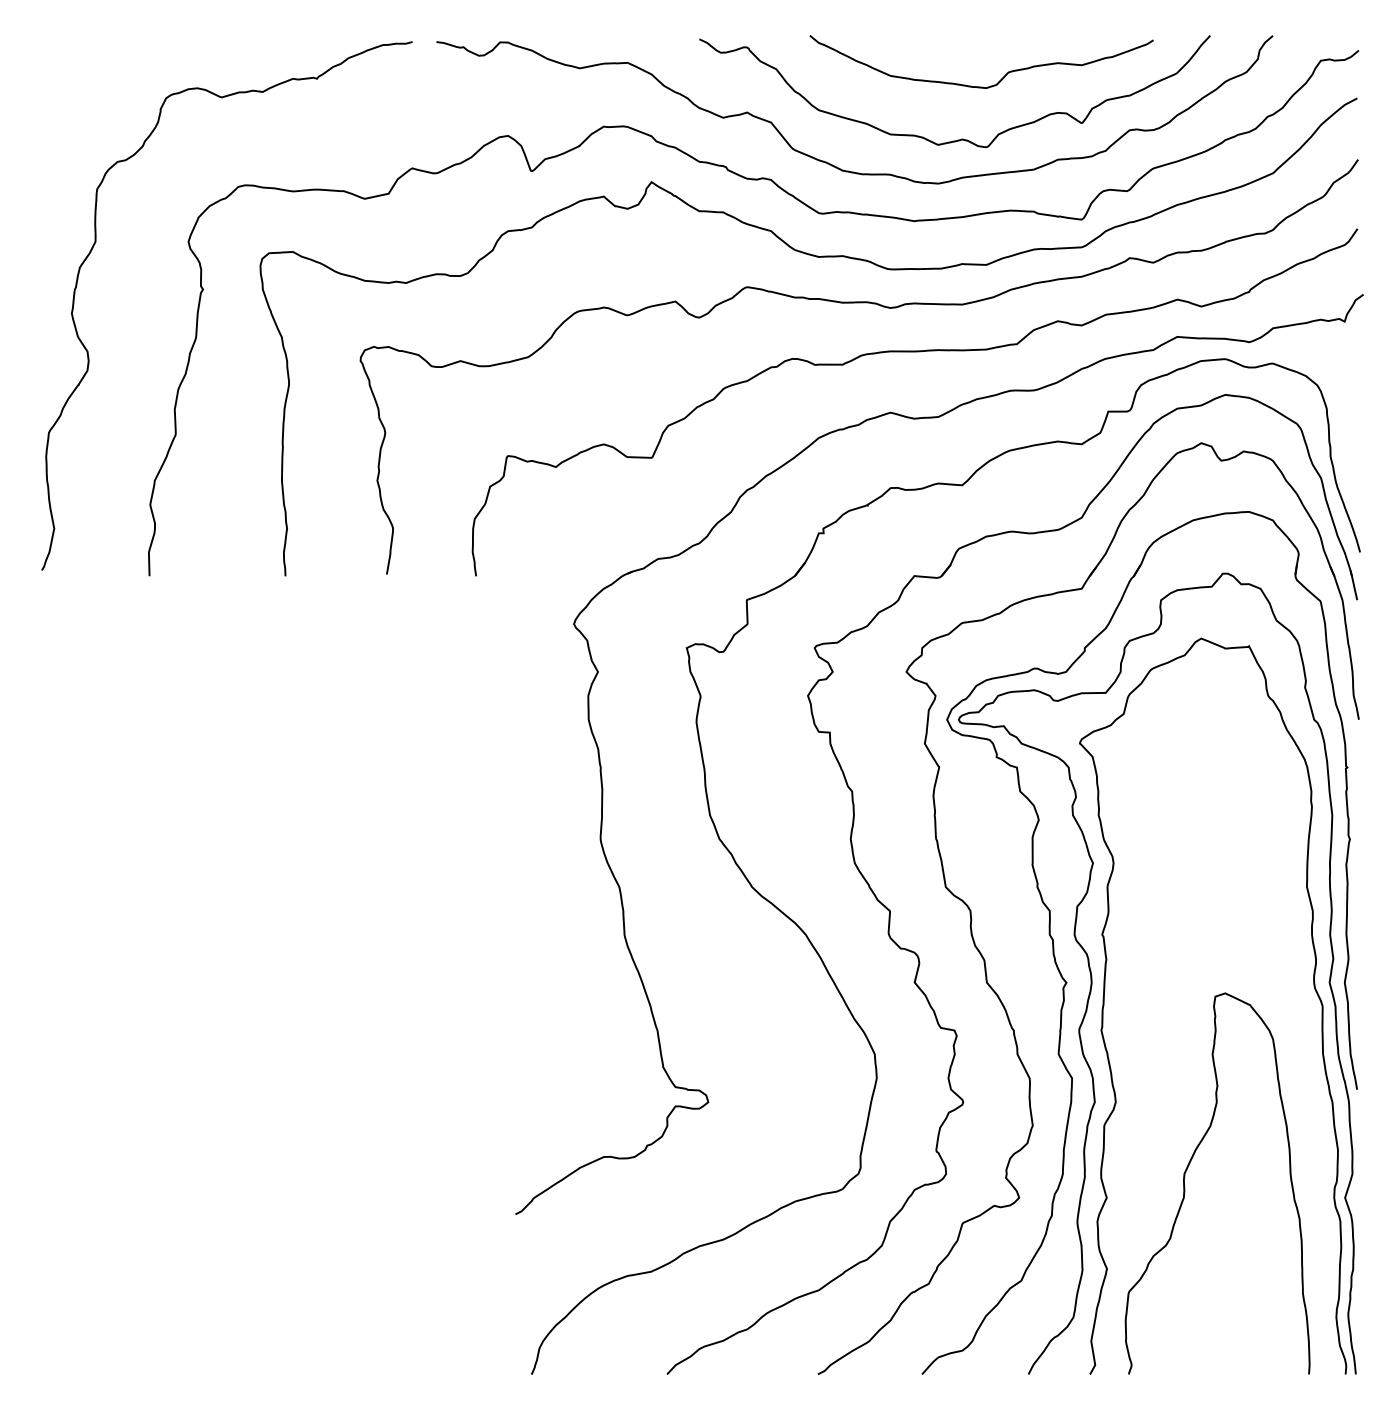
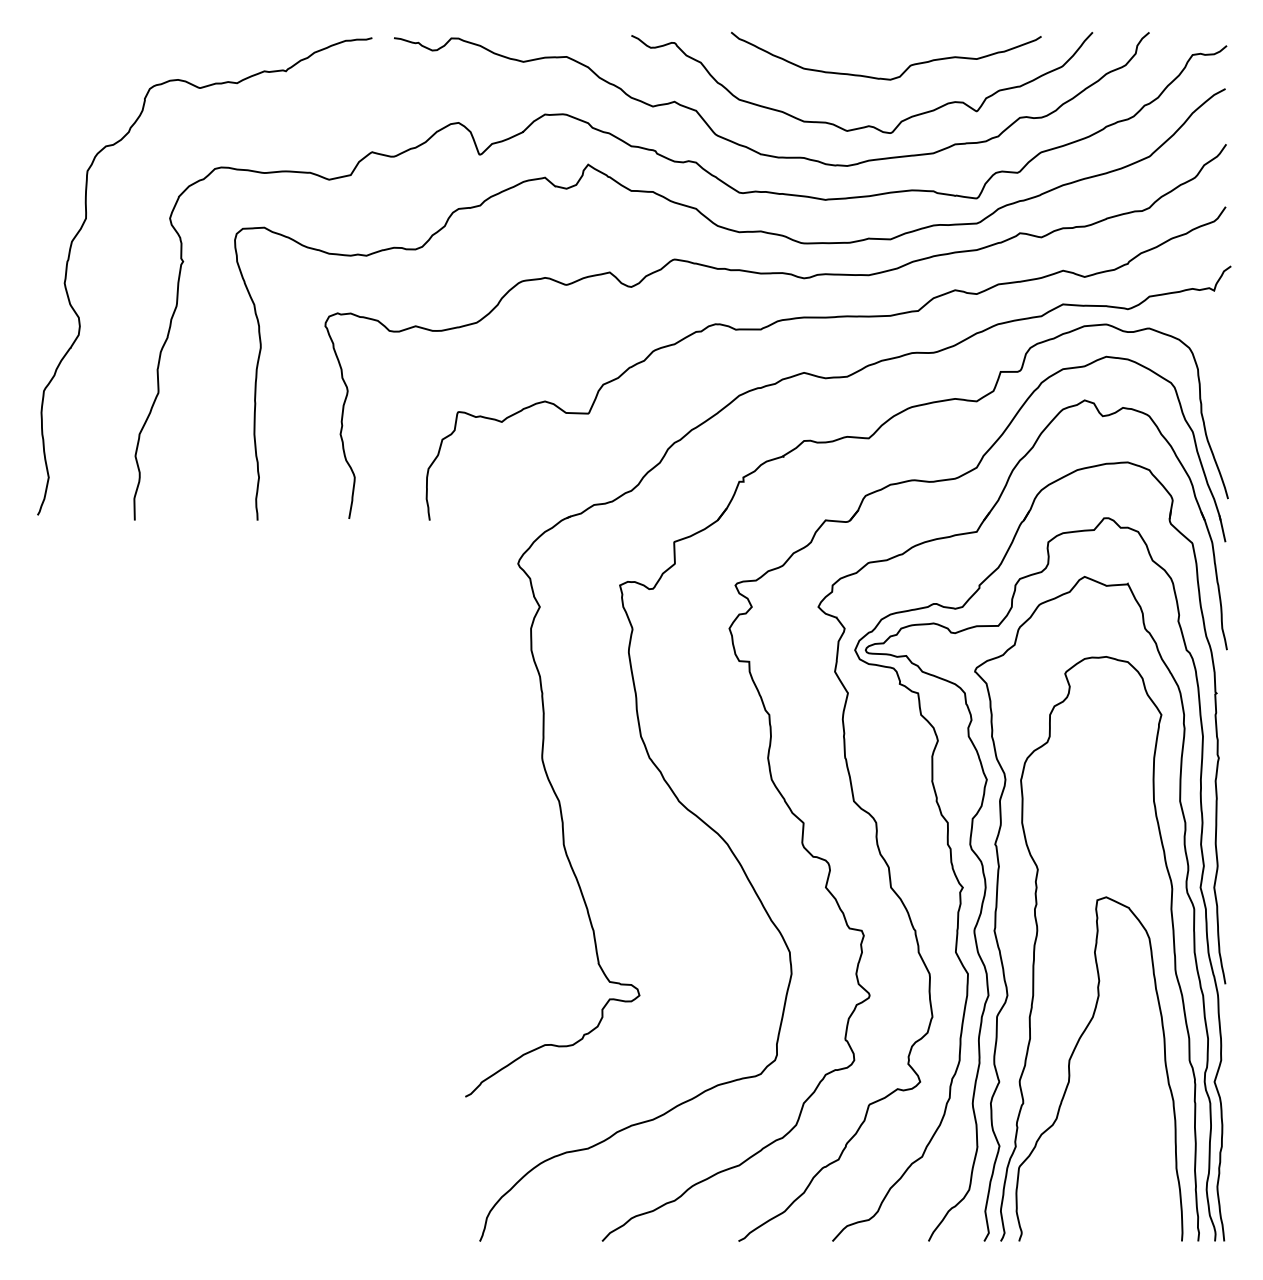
curve: (1149, 1035) -> (1037, 935), added

